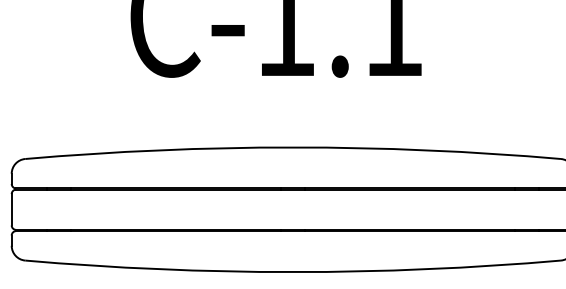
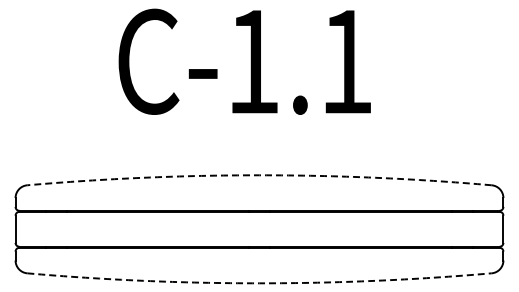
arc: (293, 147) -> (259, 175), solid -> dashed
arc: (293, 272) -> (259, 283), solid -> dashed

